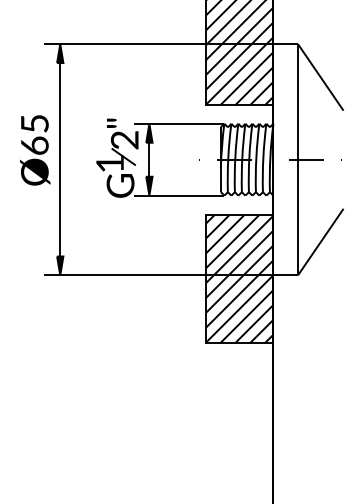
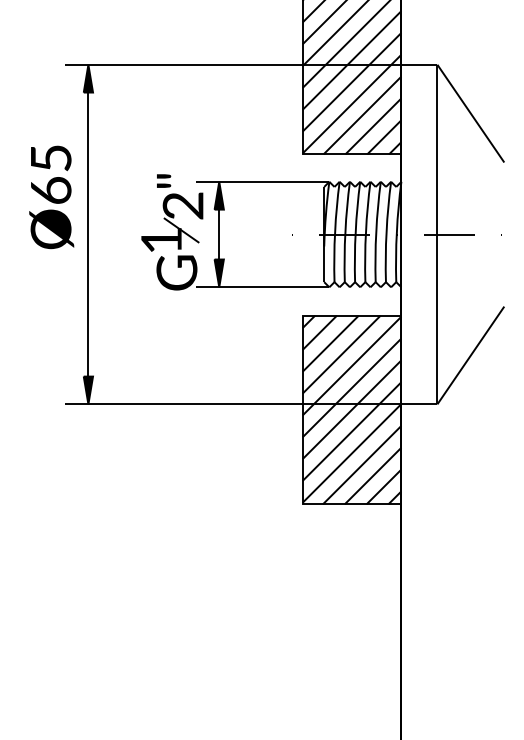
text: (35, 150) -> (52, 197), moved

